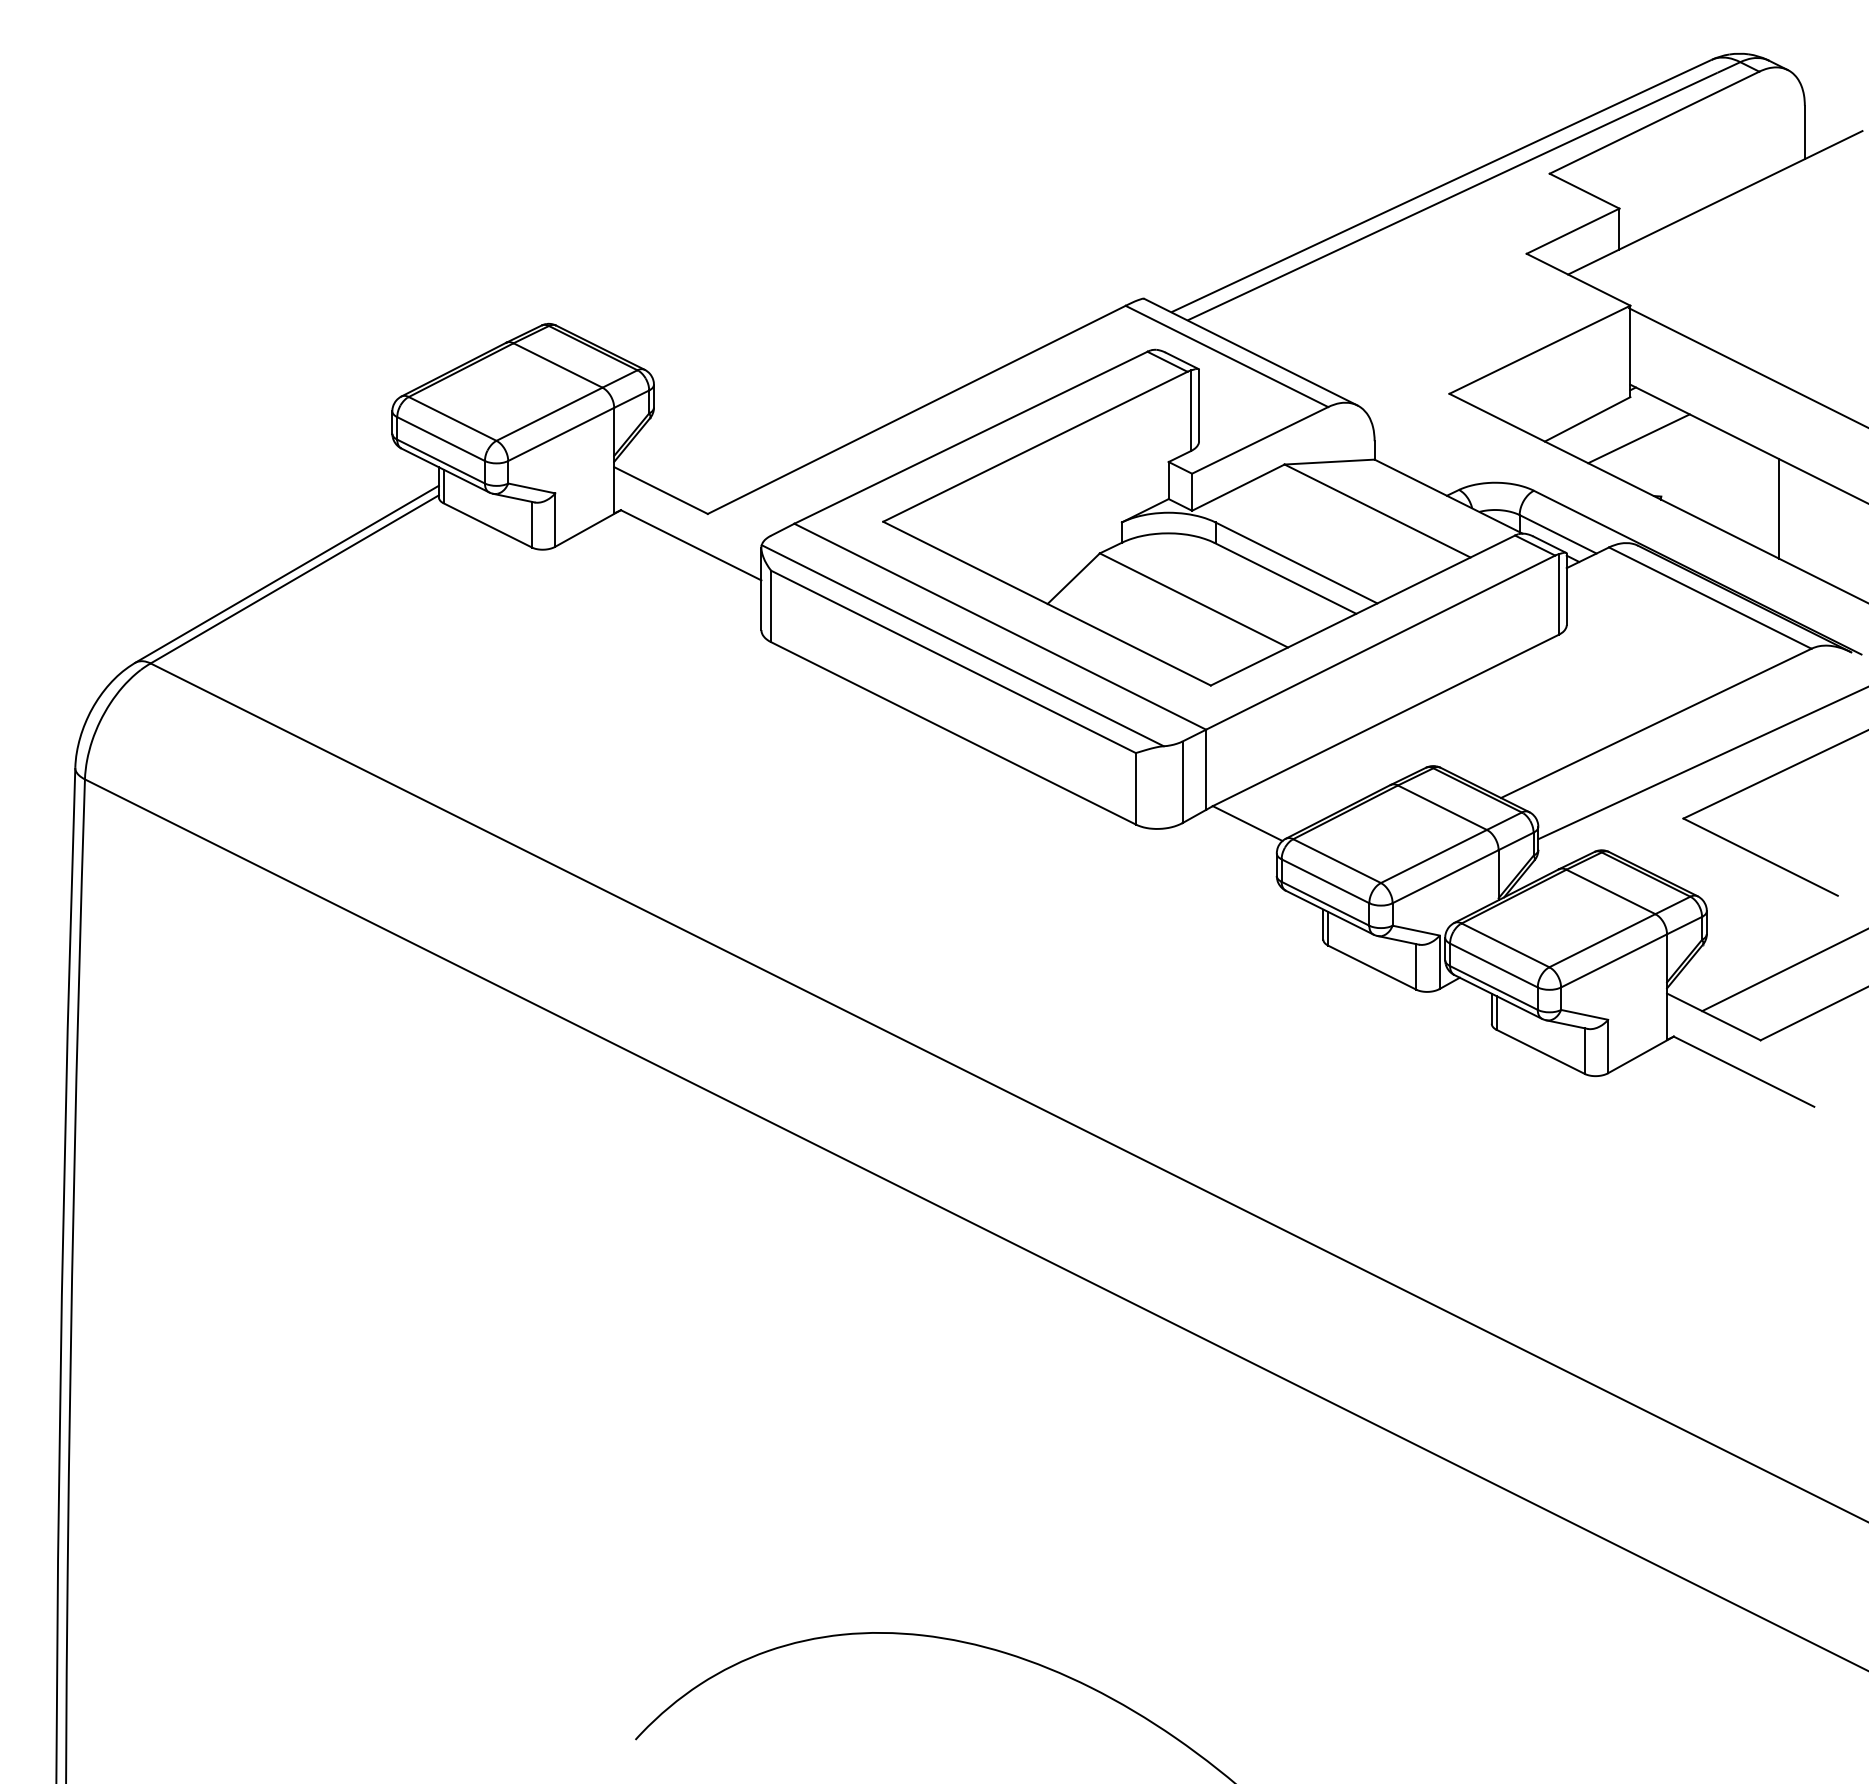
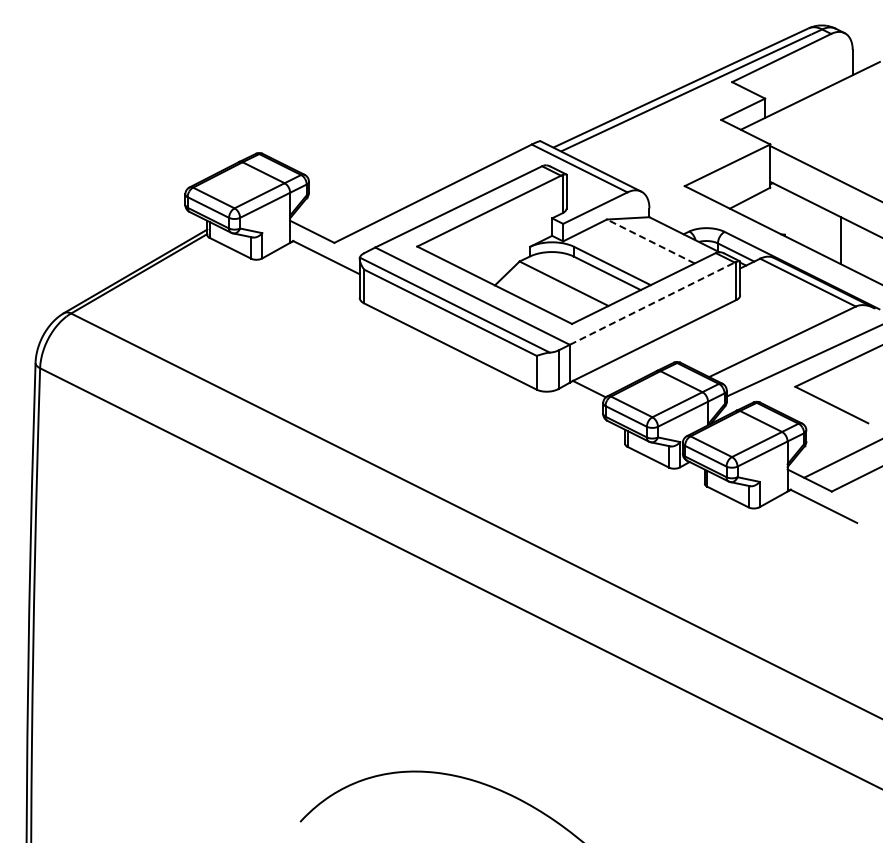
line: (1639, 436) -> (774, 206), removed
line: (1376, 511) -> (650, 241), solid -> dashed
line: (1381, 642) -> (652, 303), solid -> dashed

